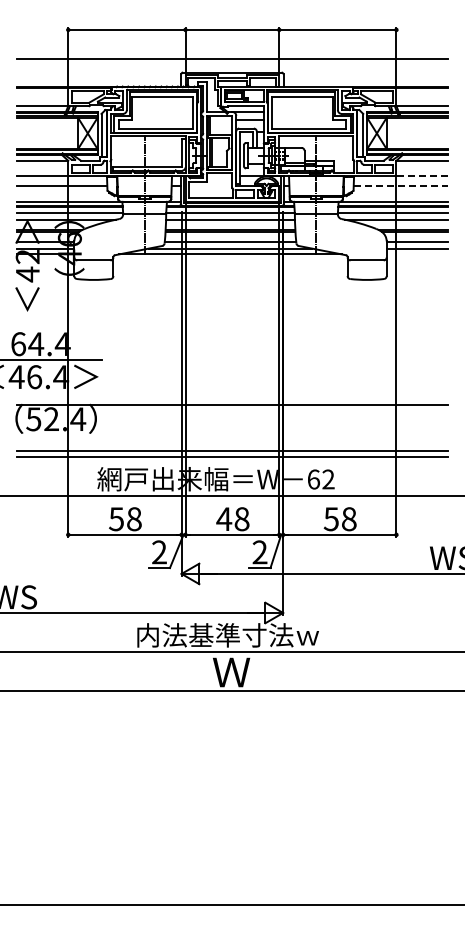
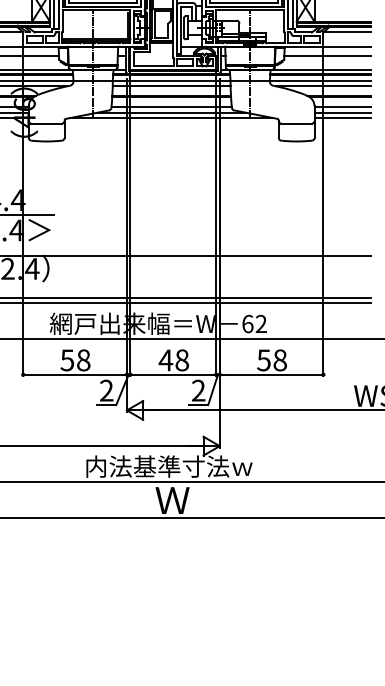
line: (421, 176) -> (346, 46), dashed -> solid
line: (401, 186) -> (328, 55), dashed -> solid
line: (417, 254) -> (342, 118), added

